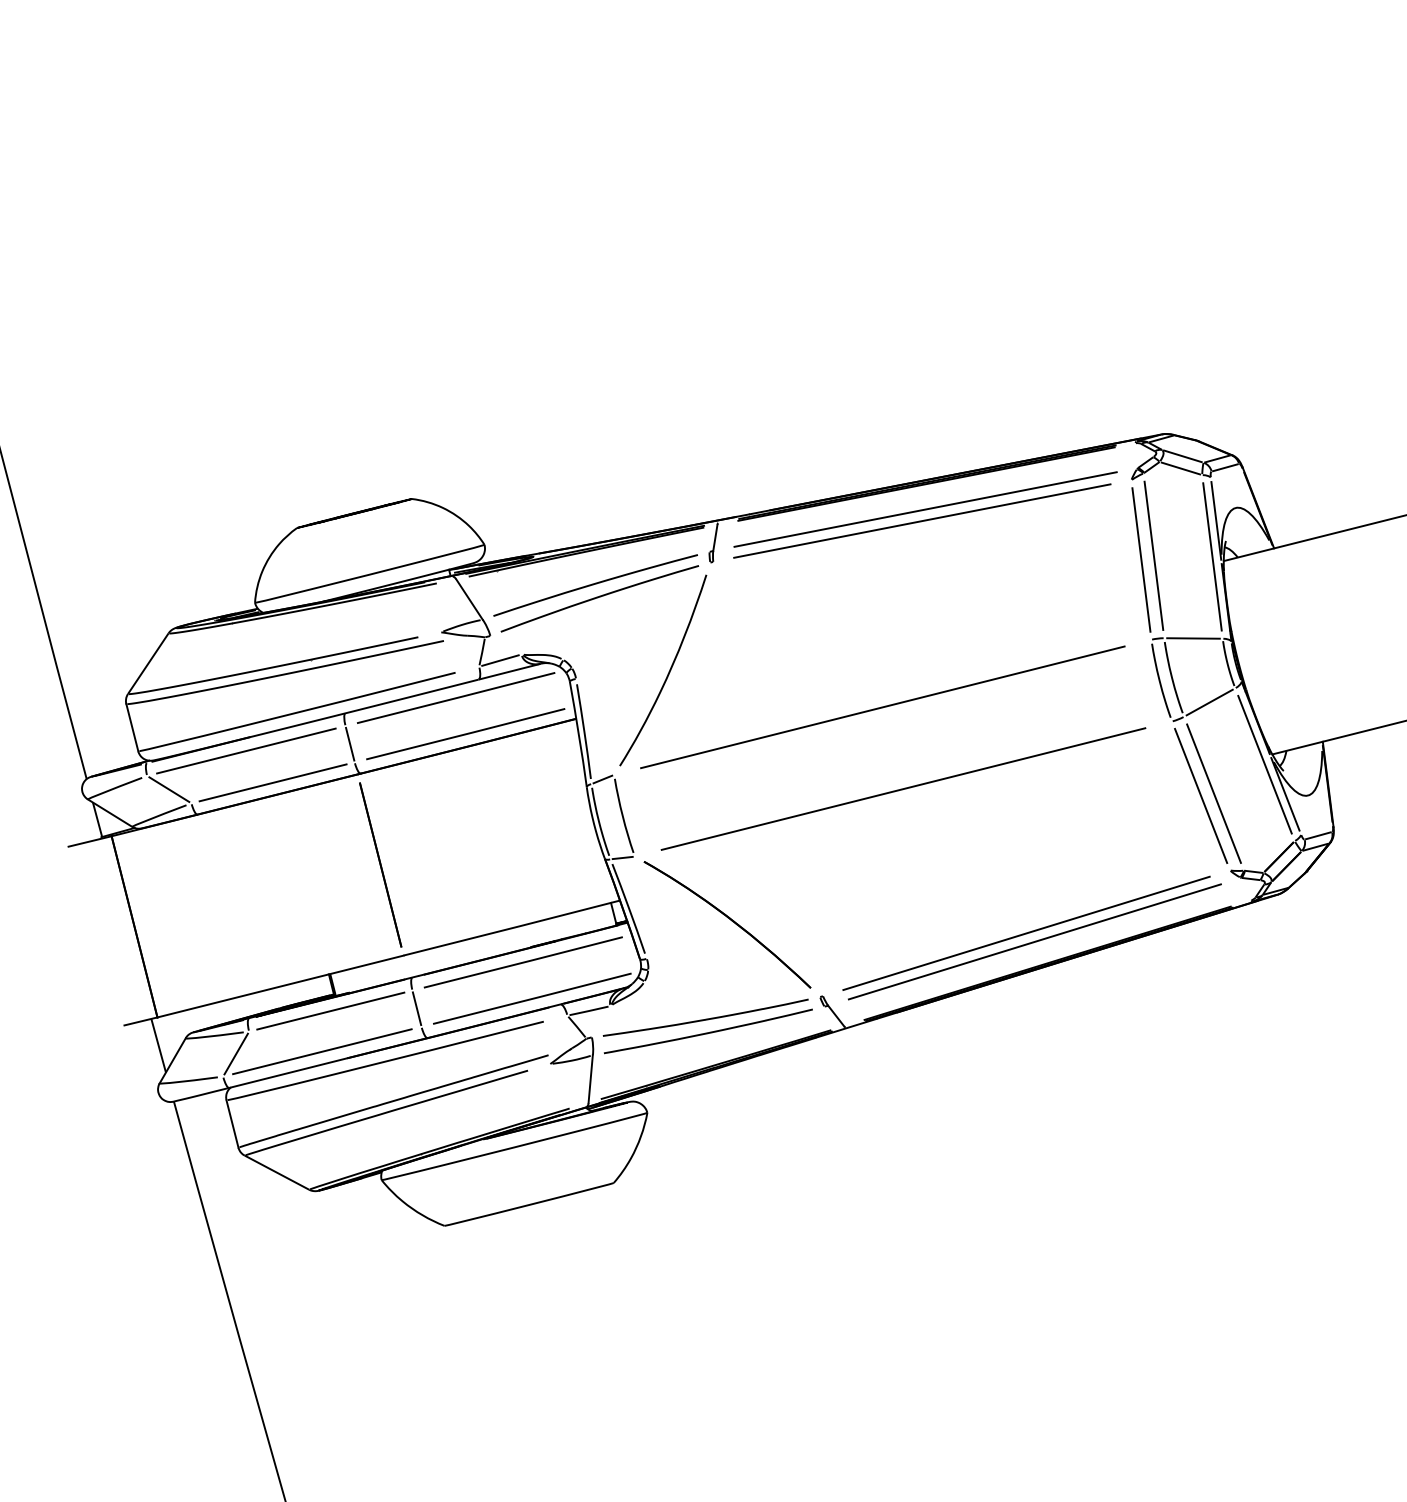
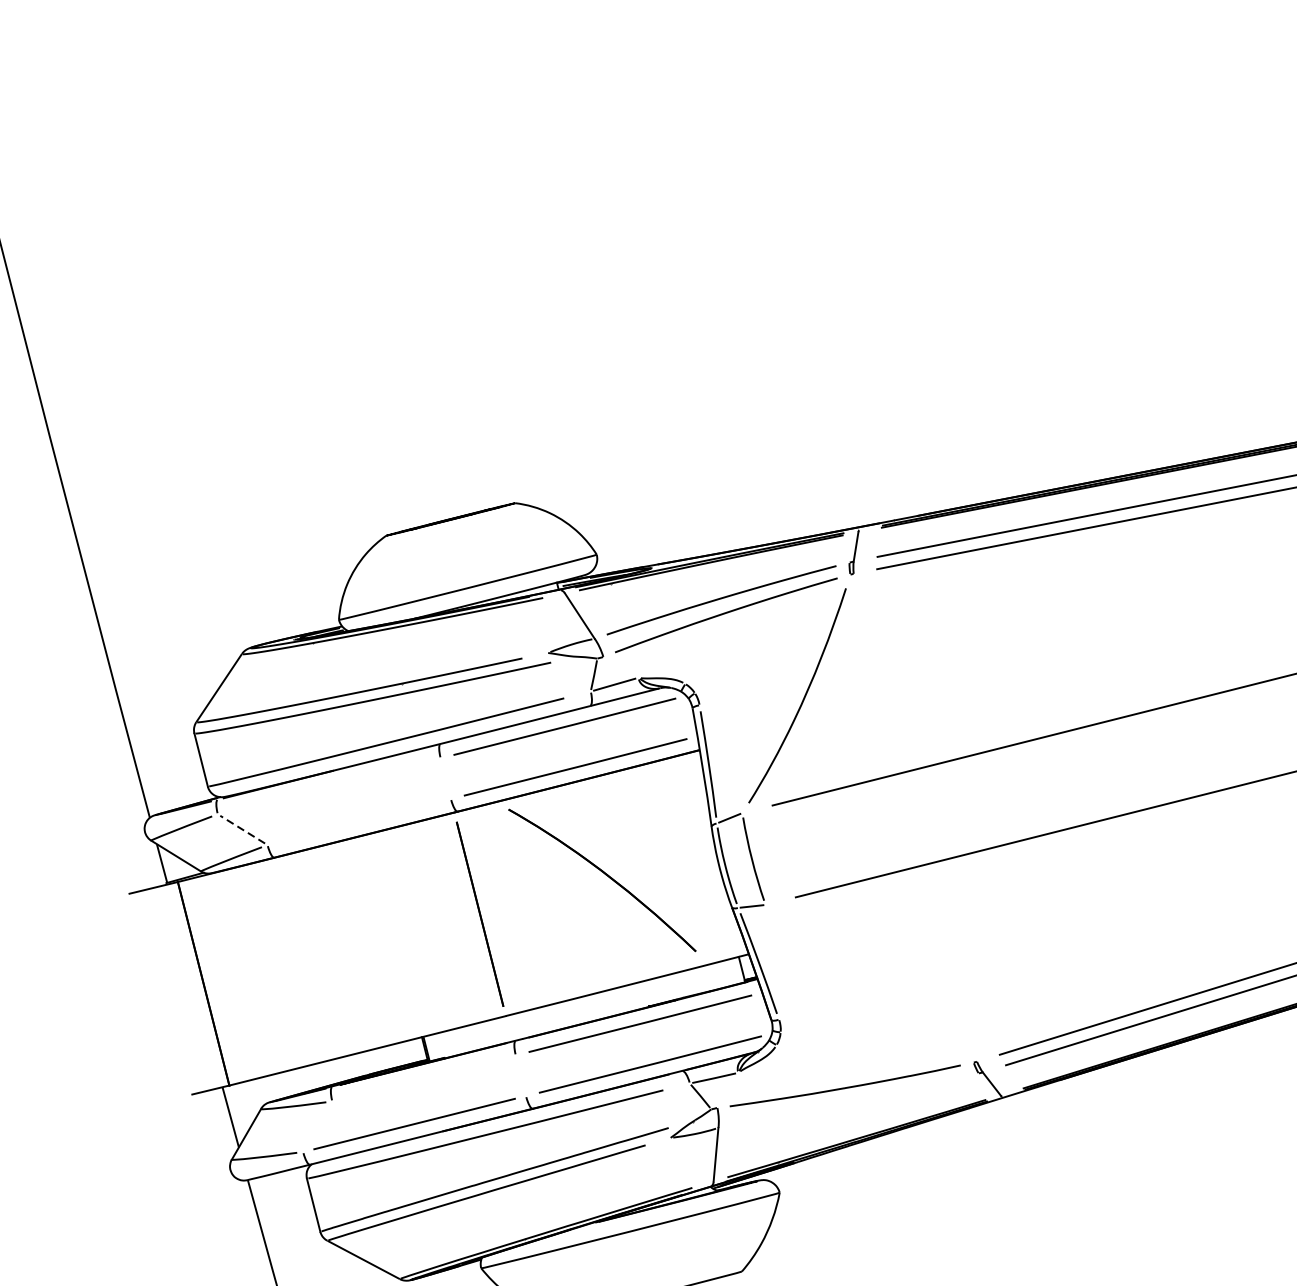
line: (350, 743) -> (446, 777), removed
line: (246, 750) -> (329, 785), removed
line: (272, 782) -> (358, 821), removed
line: (168, 789) -> (241, 829), solid -> dashed
part: (727, 924) -> (602, 880), moved
line: (416, 1008) -> (520, 1075), removed
line: (330, 1010) -> (423, 1077), removed
curve: (707, 1032) -> (847, 1102), removed
line: (235, 1053) -> (317, 1126), removed

